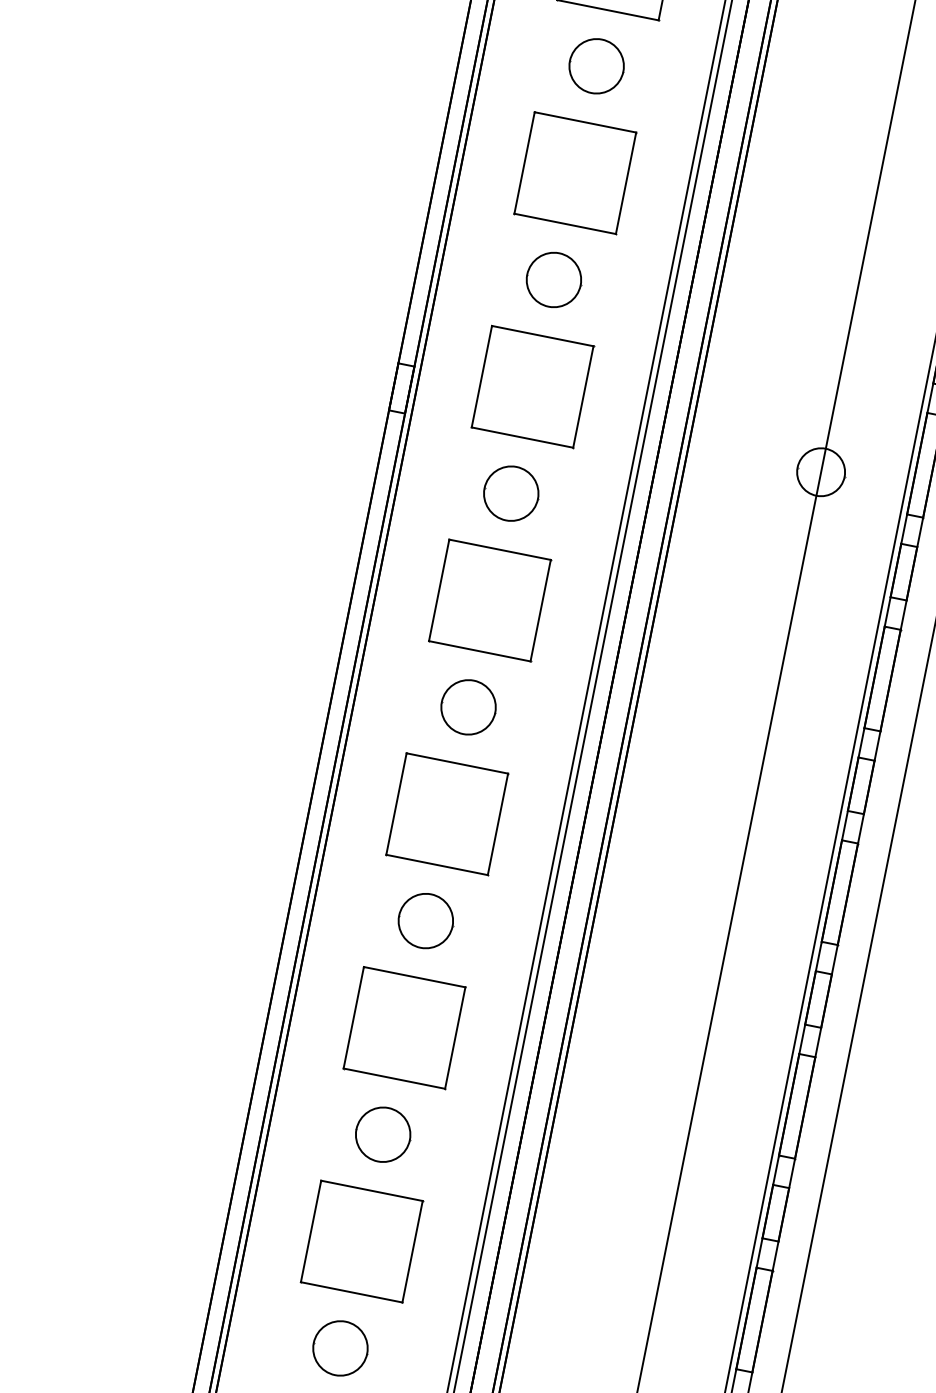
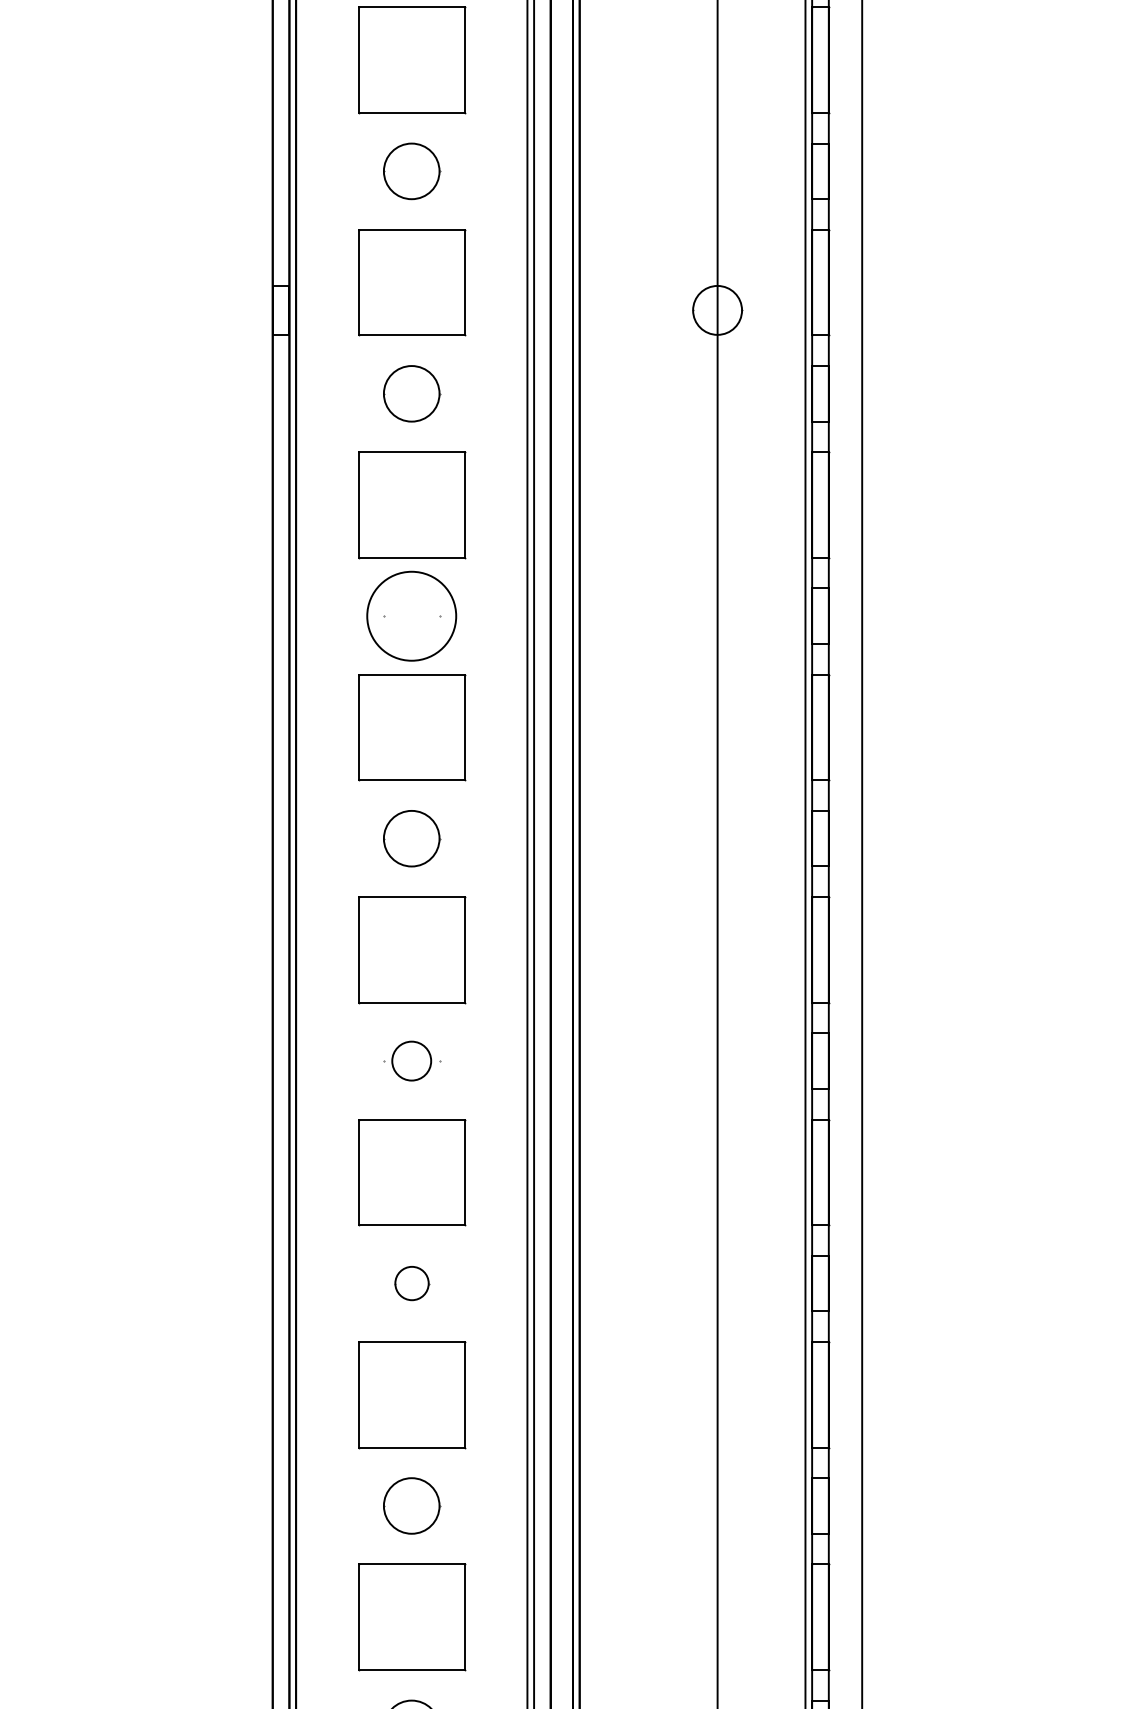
circle: (468, 707) -> (411, 616), size x1.6
circle: (383, 1134) -> (411, 1060), size x0.7
part: (341, 1348) -> (412, 1283), size x0.6

